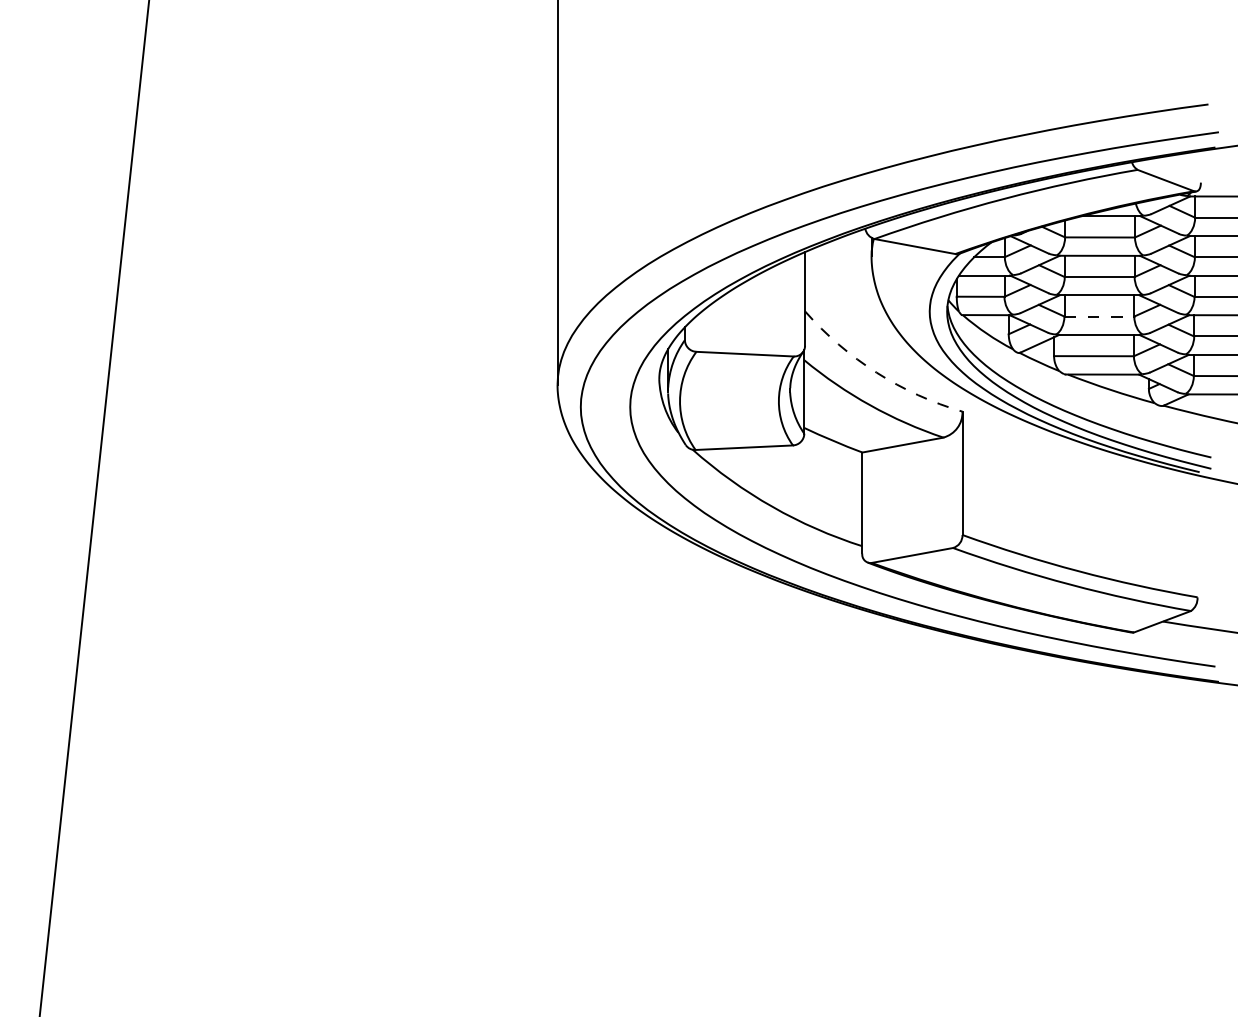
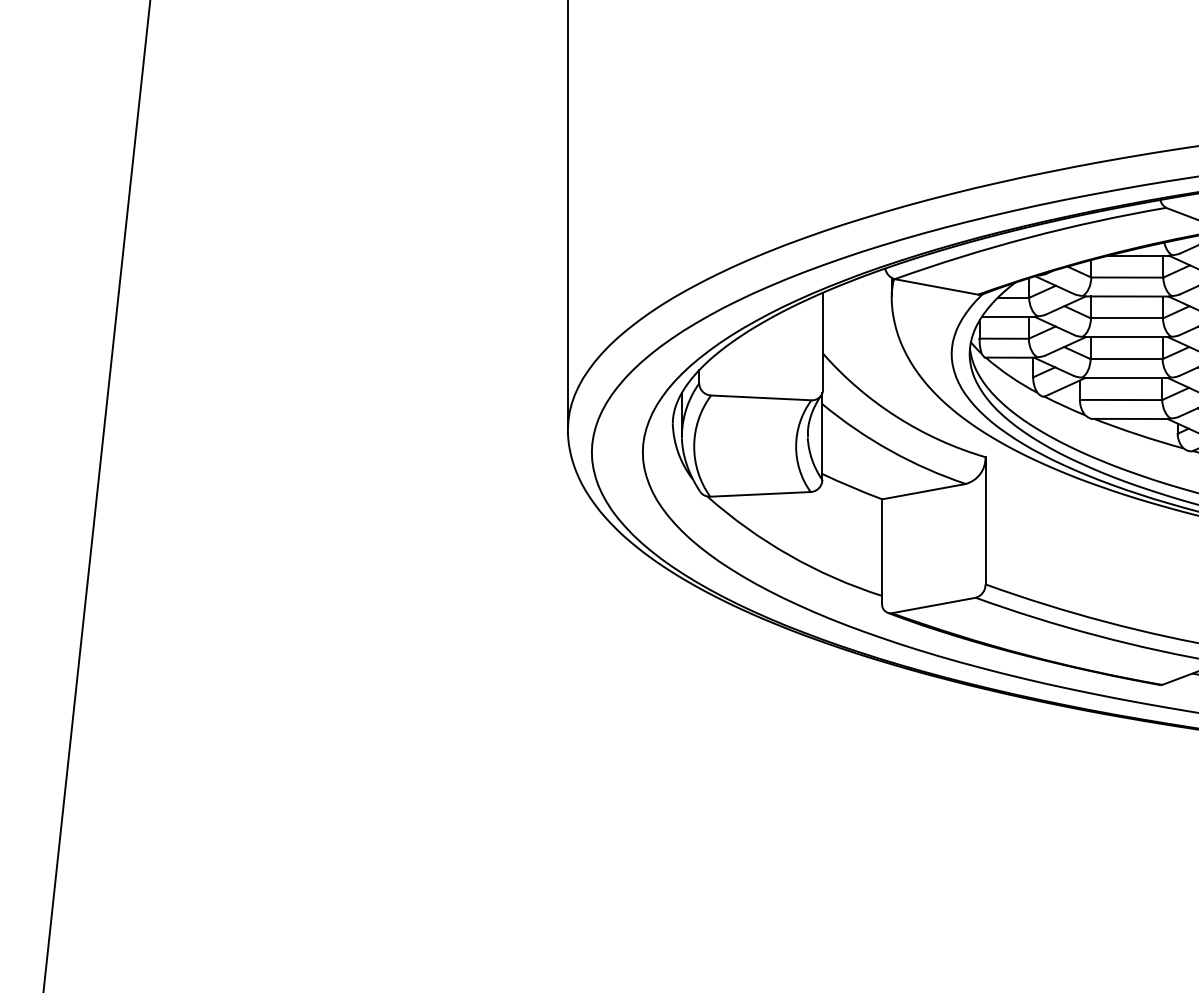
line: (1099, 316) -> (1126, 359), dashed -> solid
arc: (876, 372) -> (896, 416), dashed -> solid

